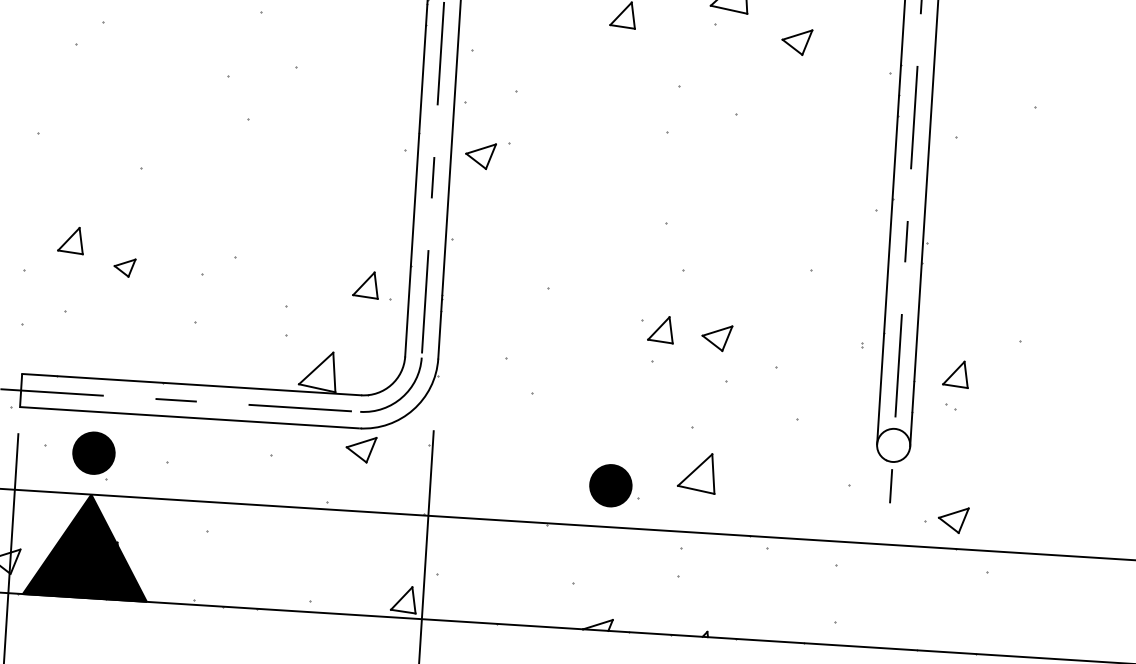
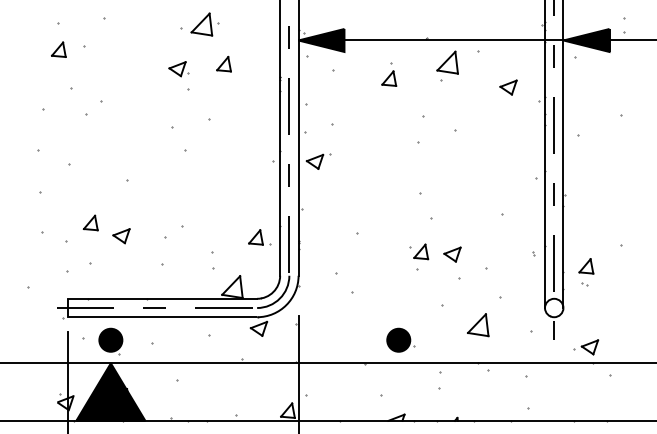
part: (796, 41) -> (508, 87), moved
part: (124, 268) -> (121, 236), size x1.43
part: (697, 473) -> (478, 325), moved

